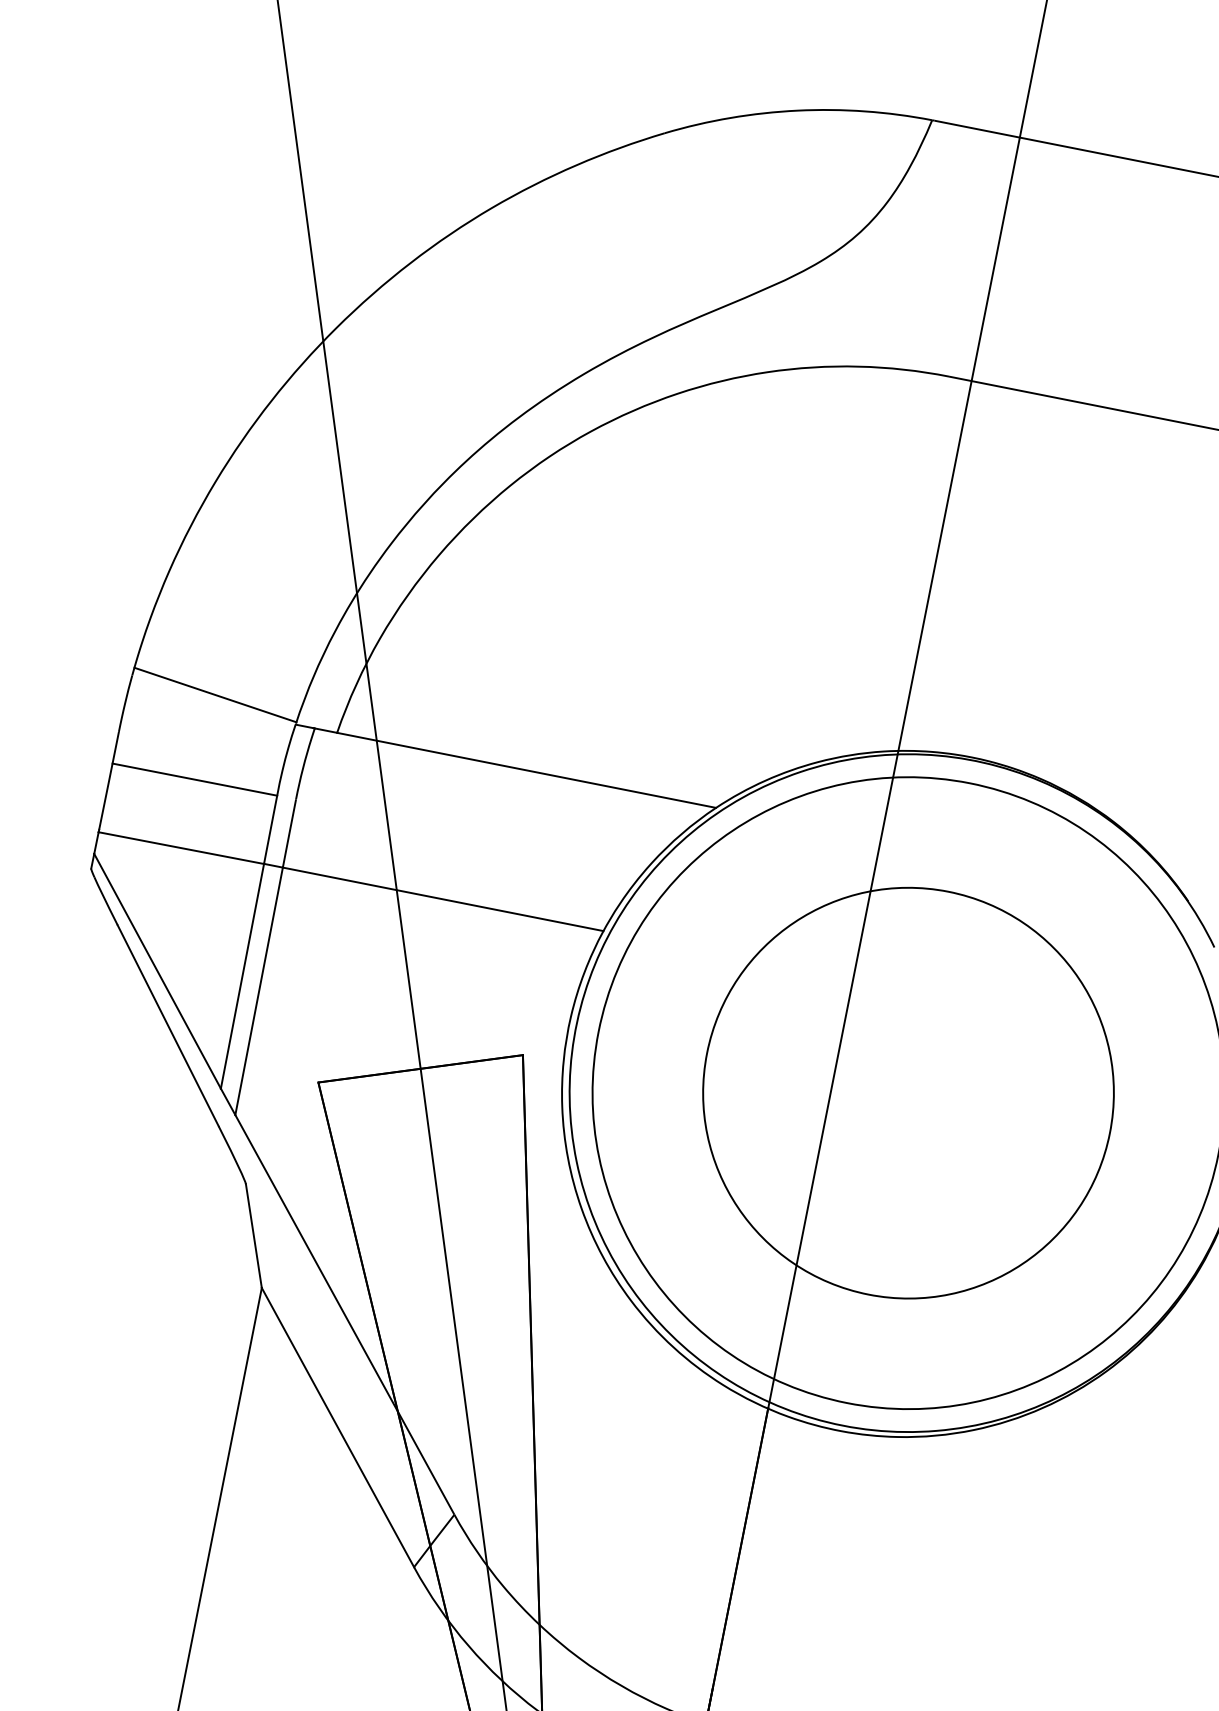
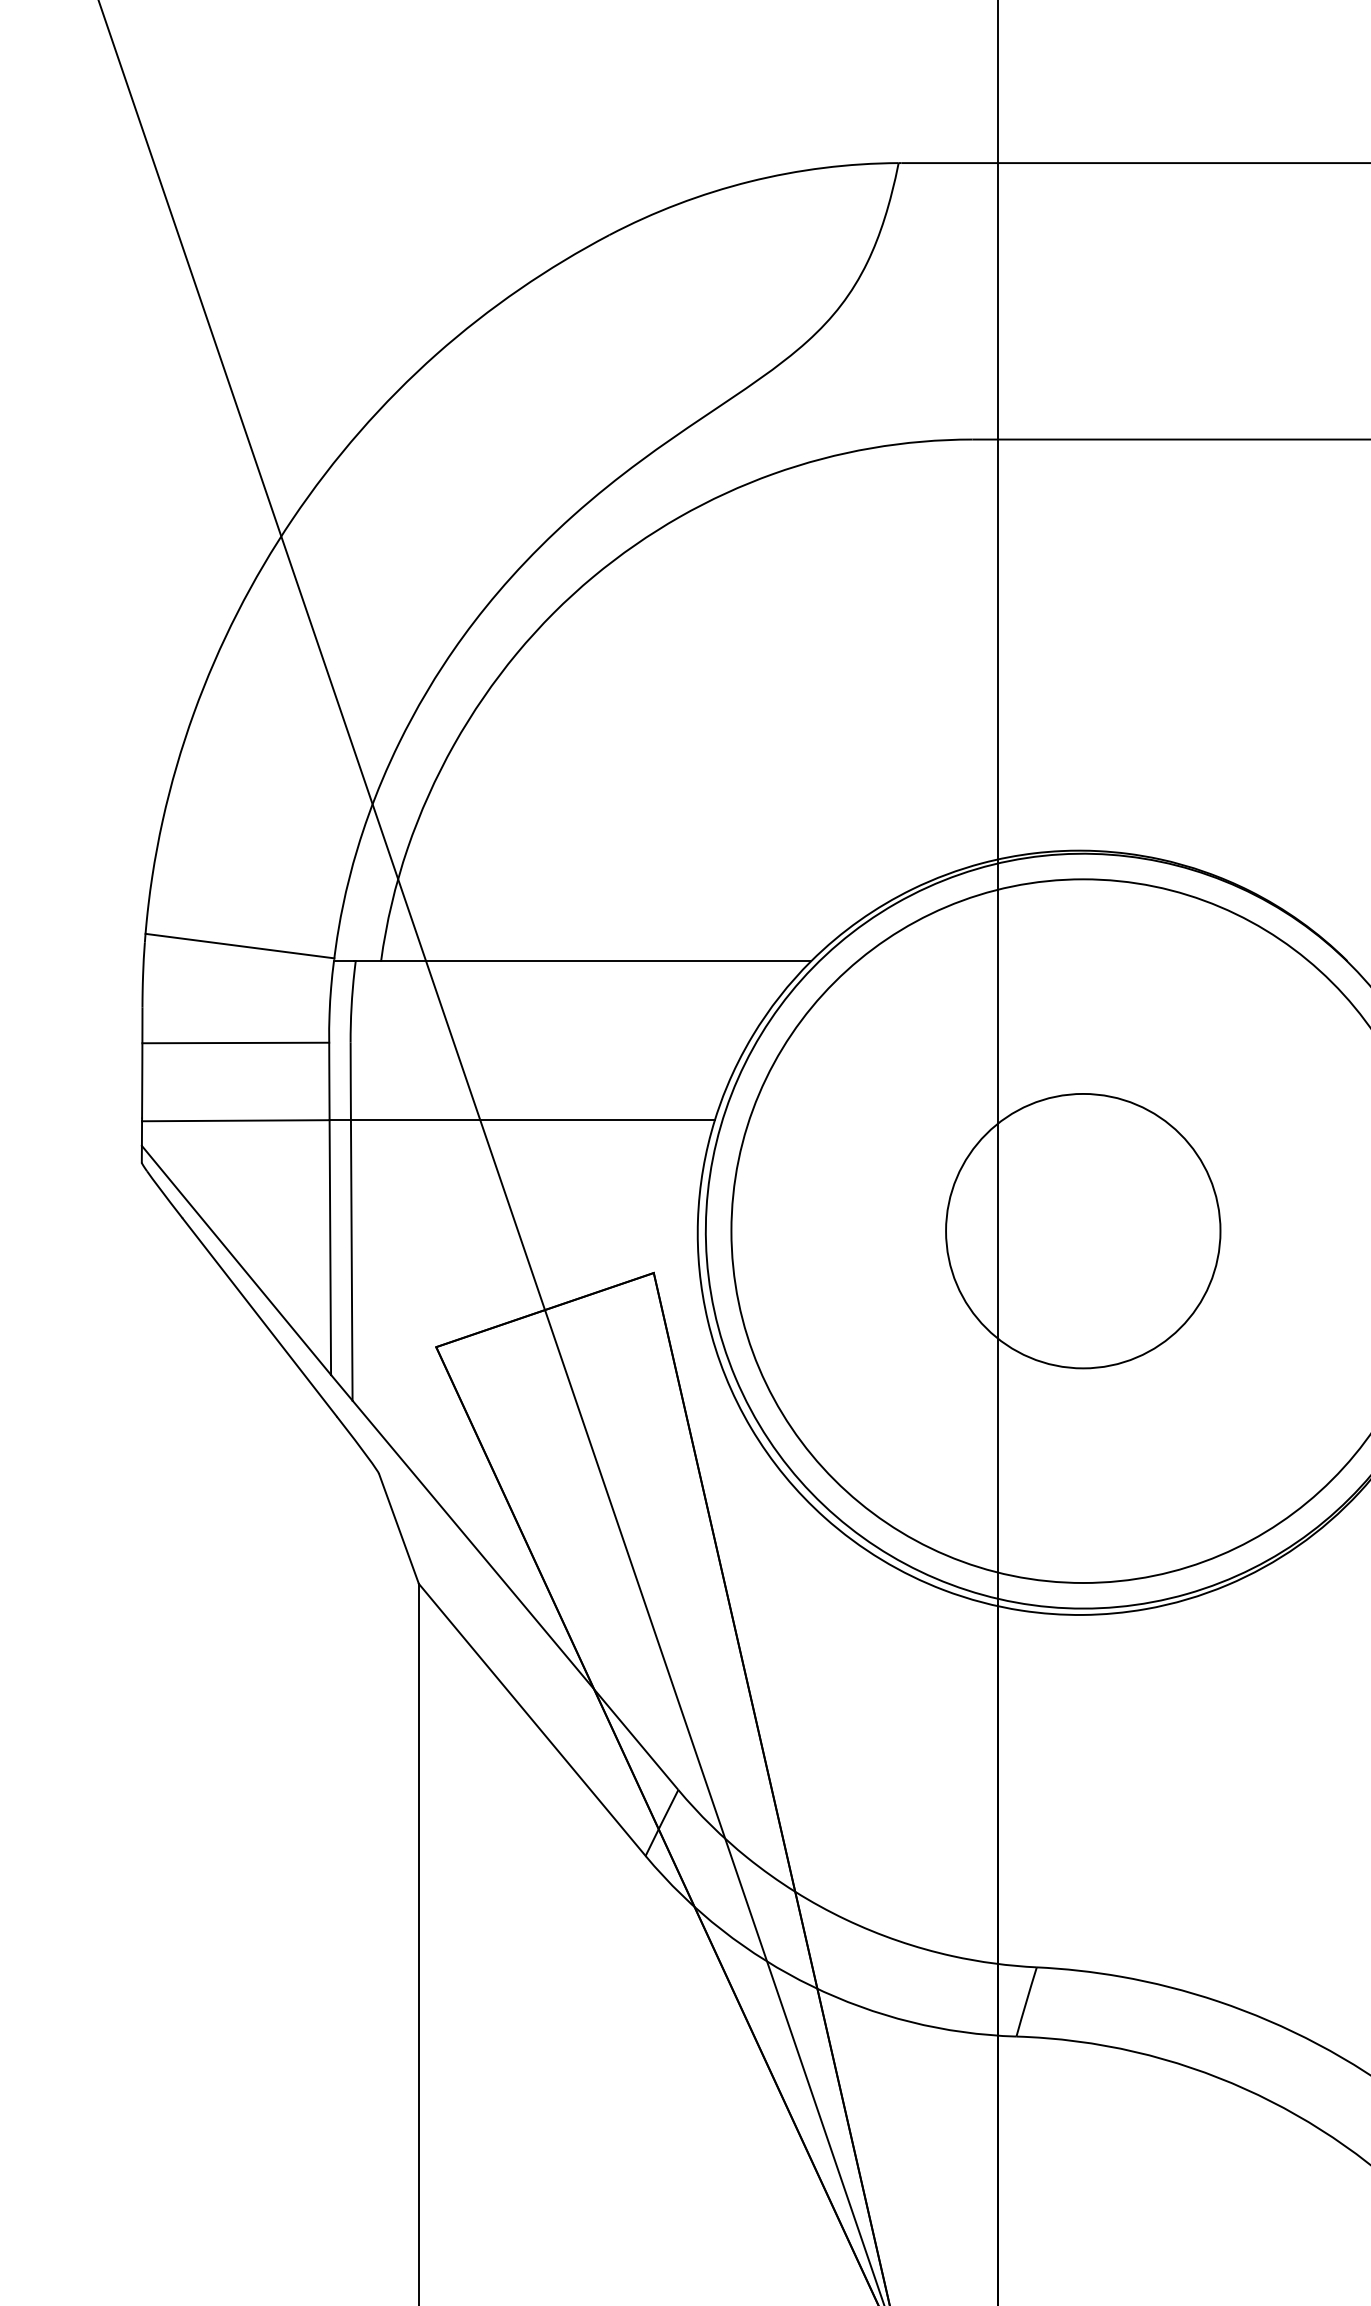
circle: (907, 1092) -> (1082, 1230), size x0.6

